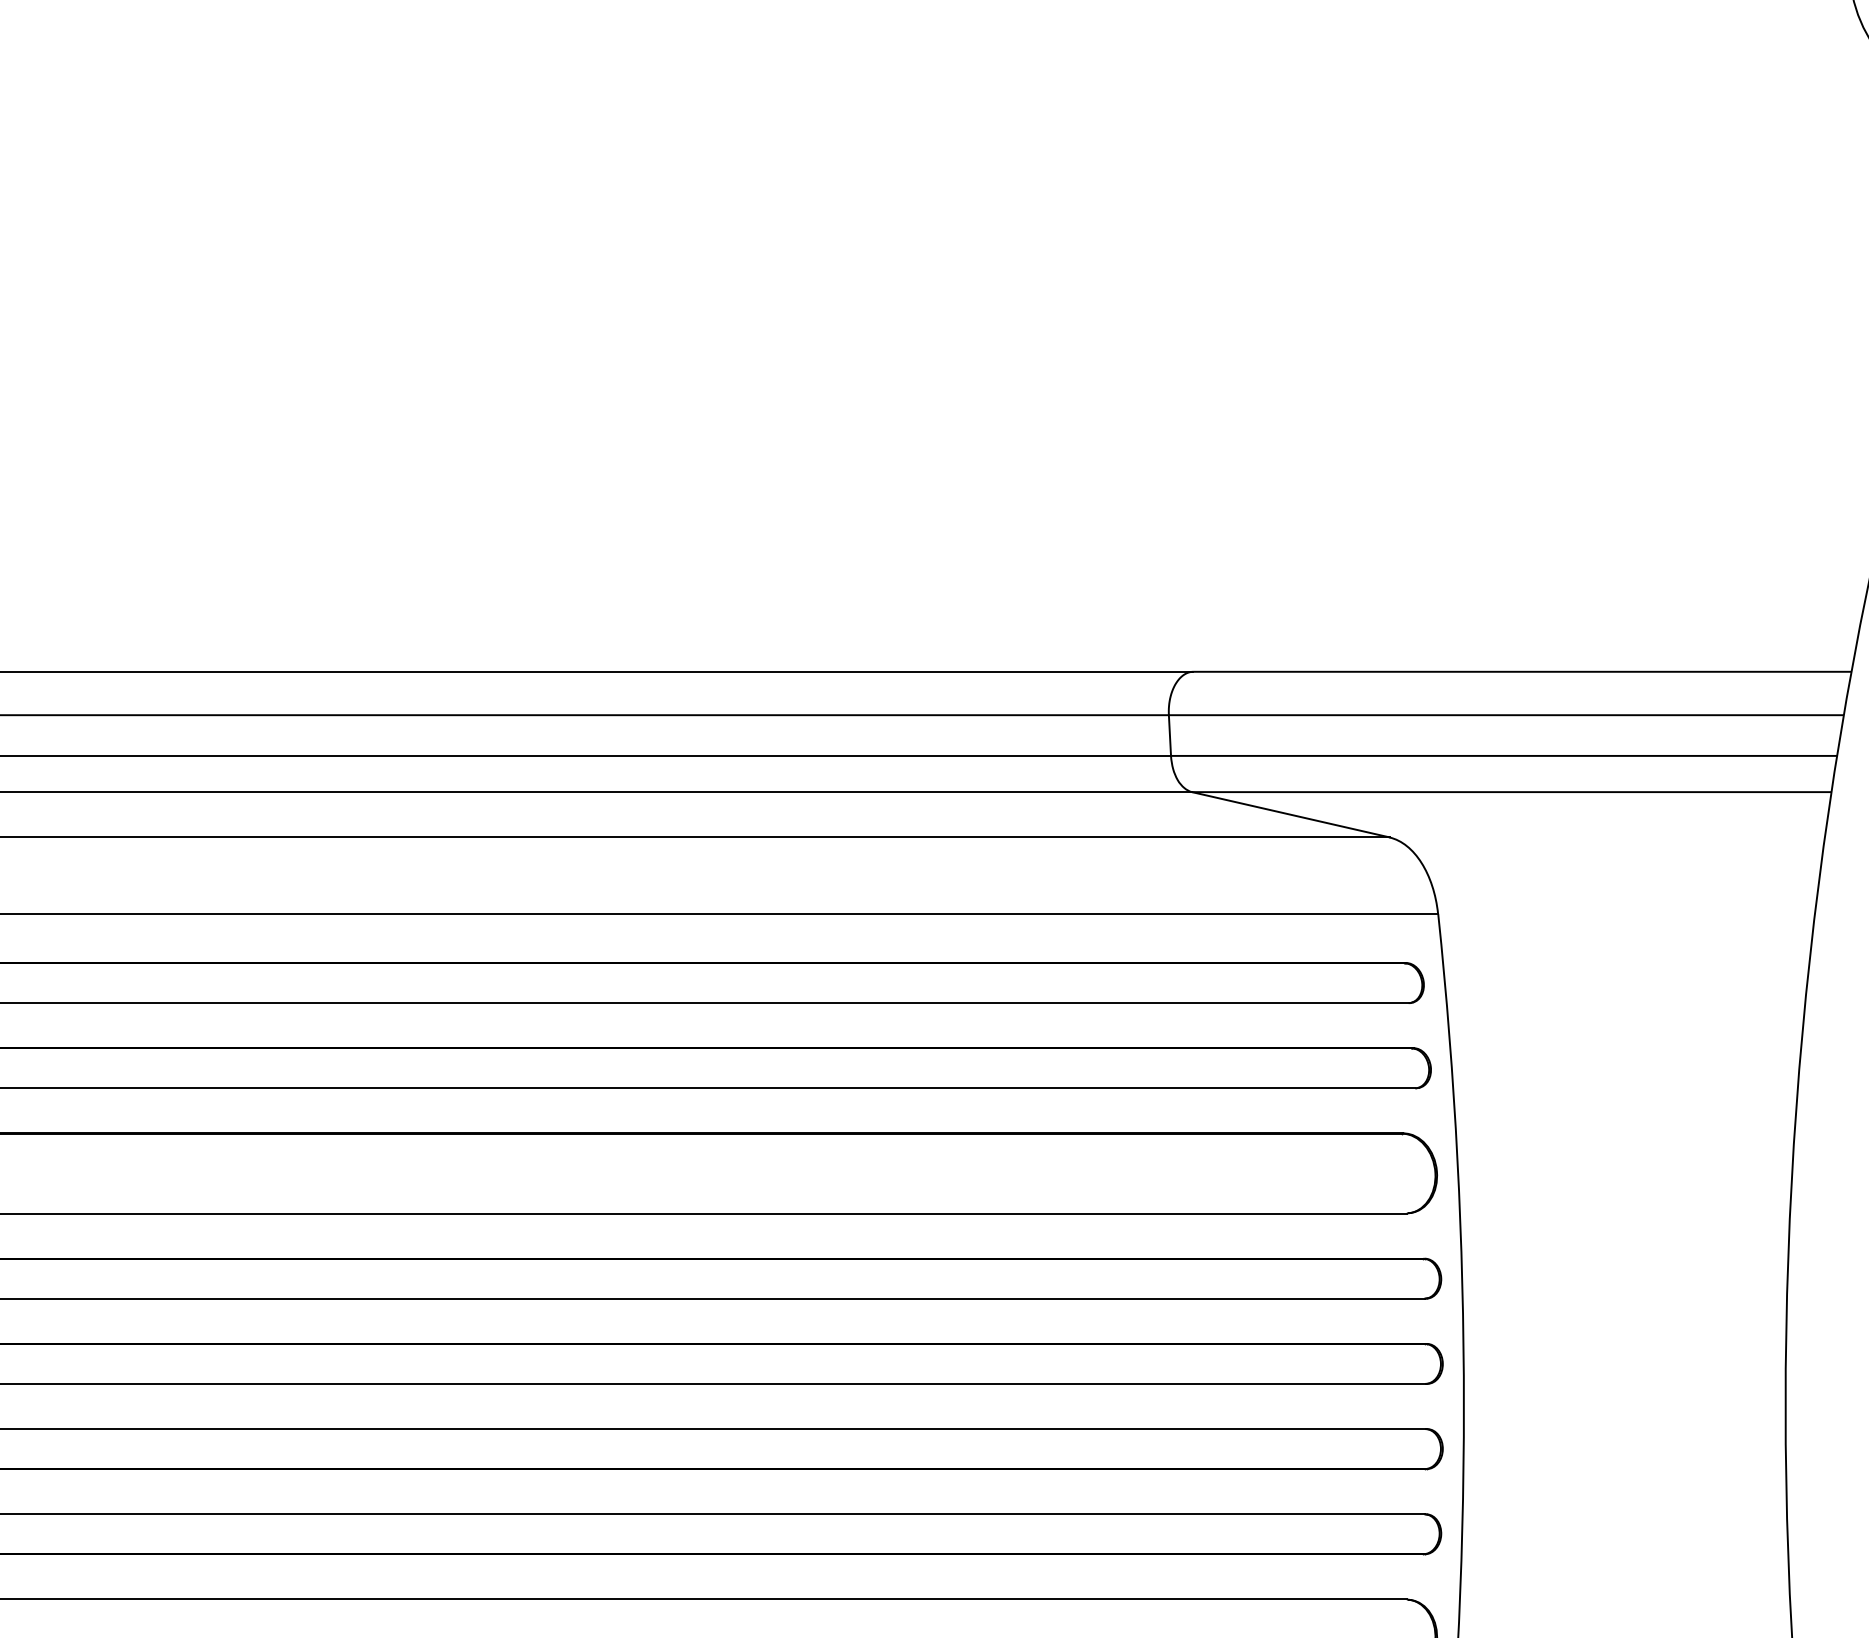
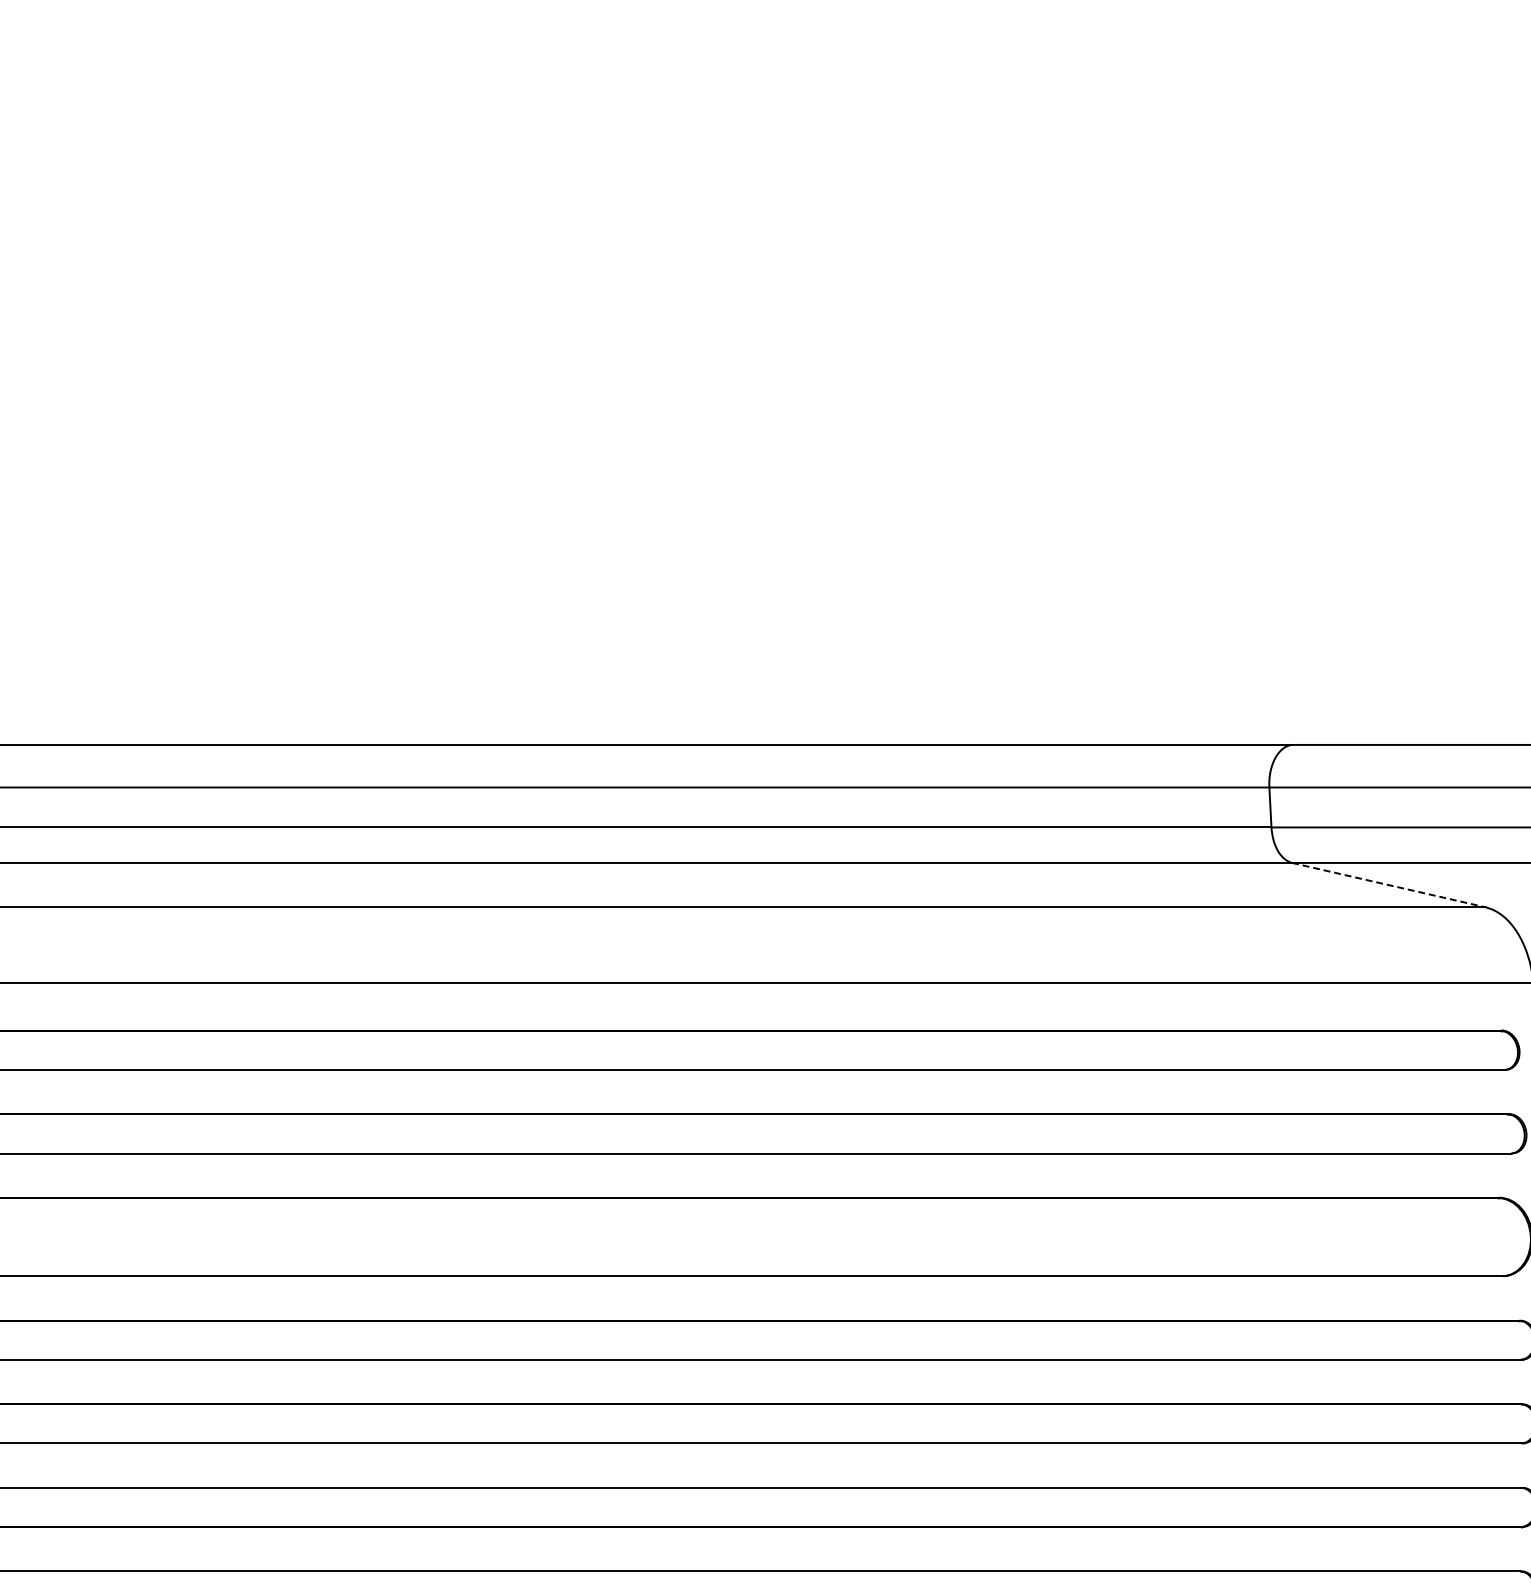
line: (1291, 814) -> (1389, 884), solid -> dashed

